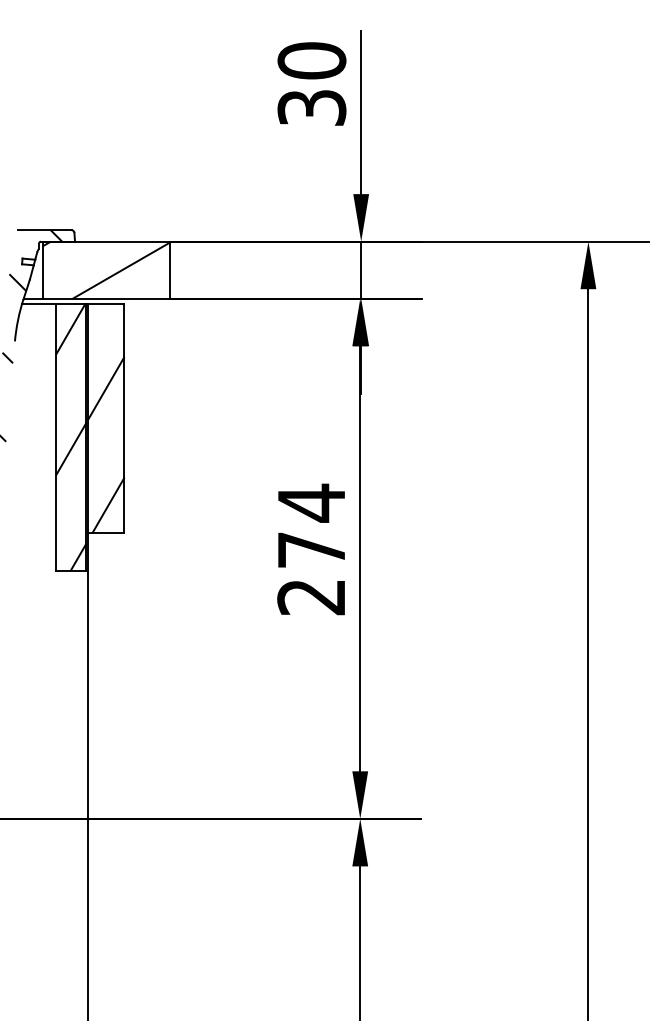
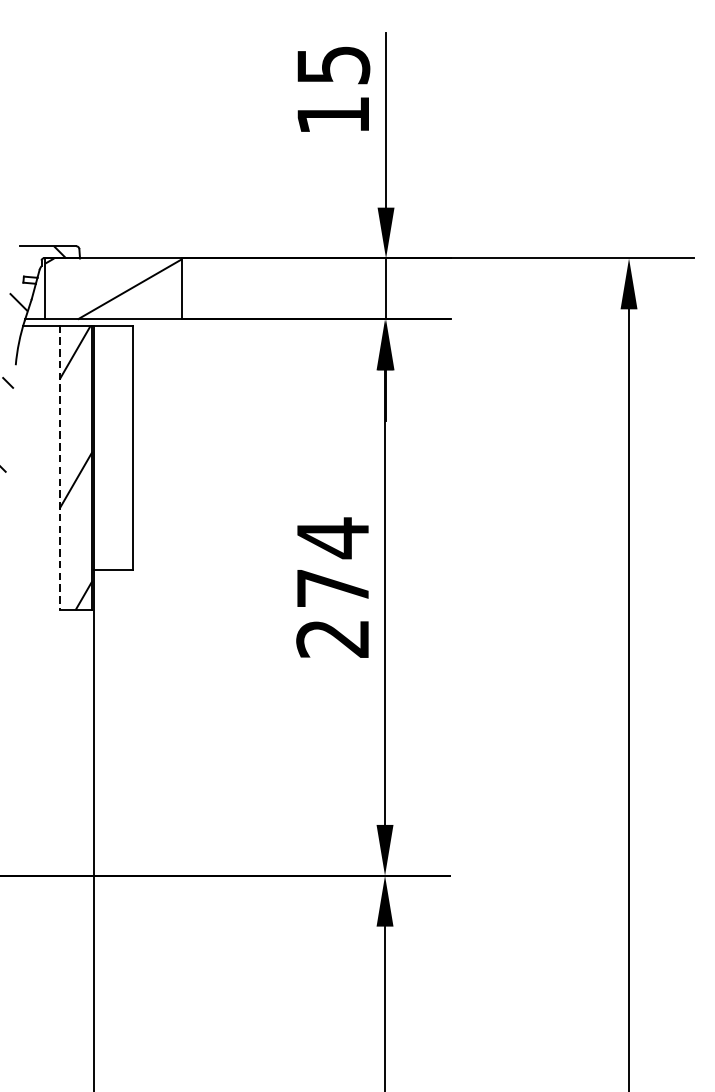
text: (311, 83) -> (332, 89), 30 -> 15
line: (56, 438) -> (60, 469), solid -> dashed
hatch: (106, 444) -> (113, 475), removed

